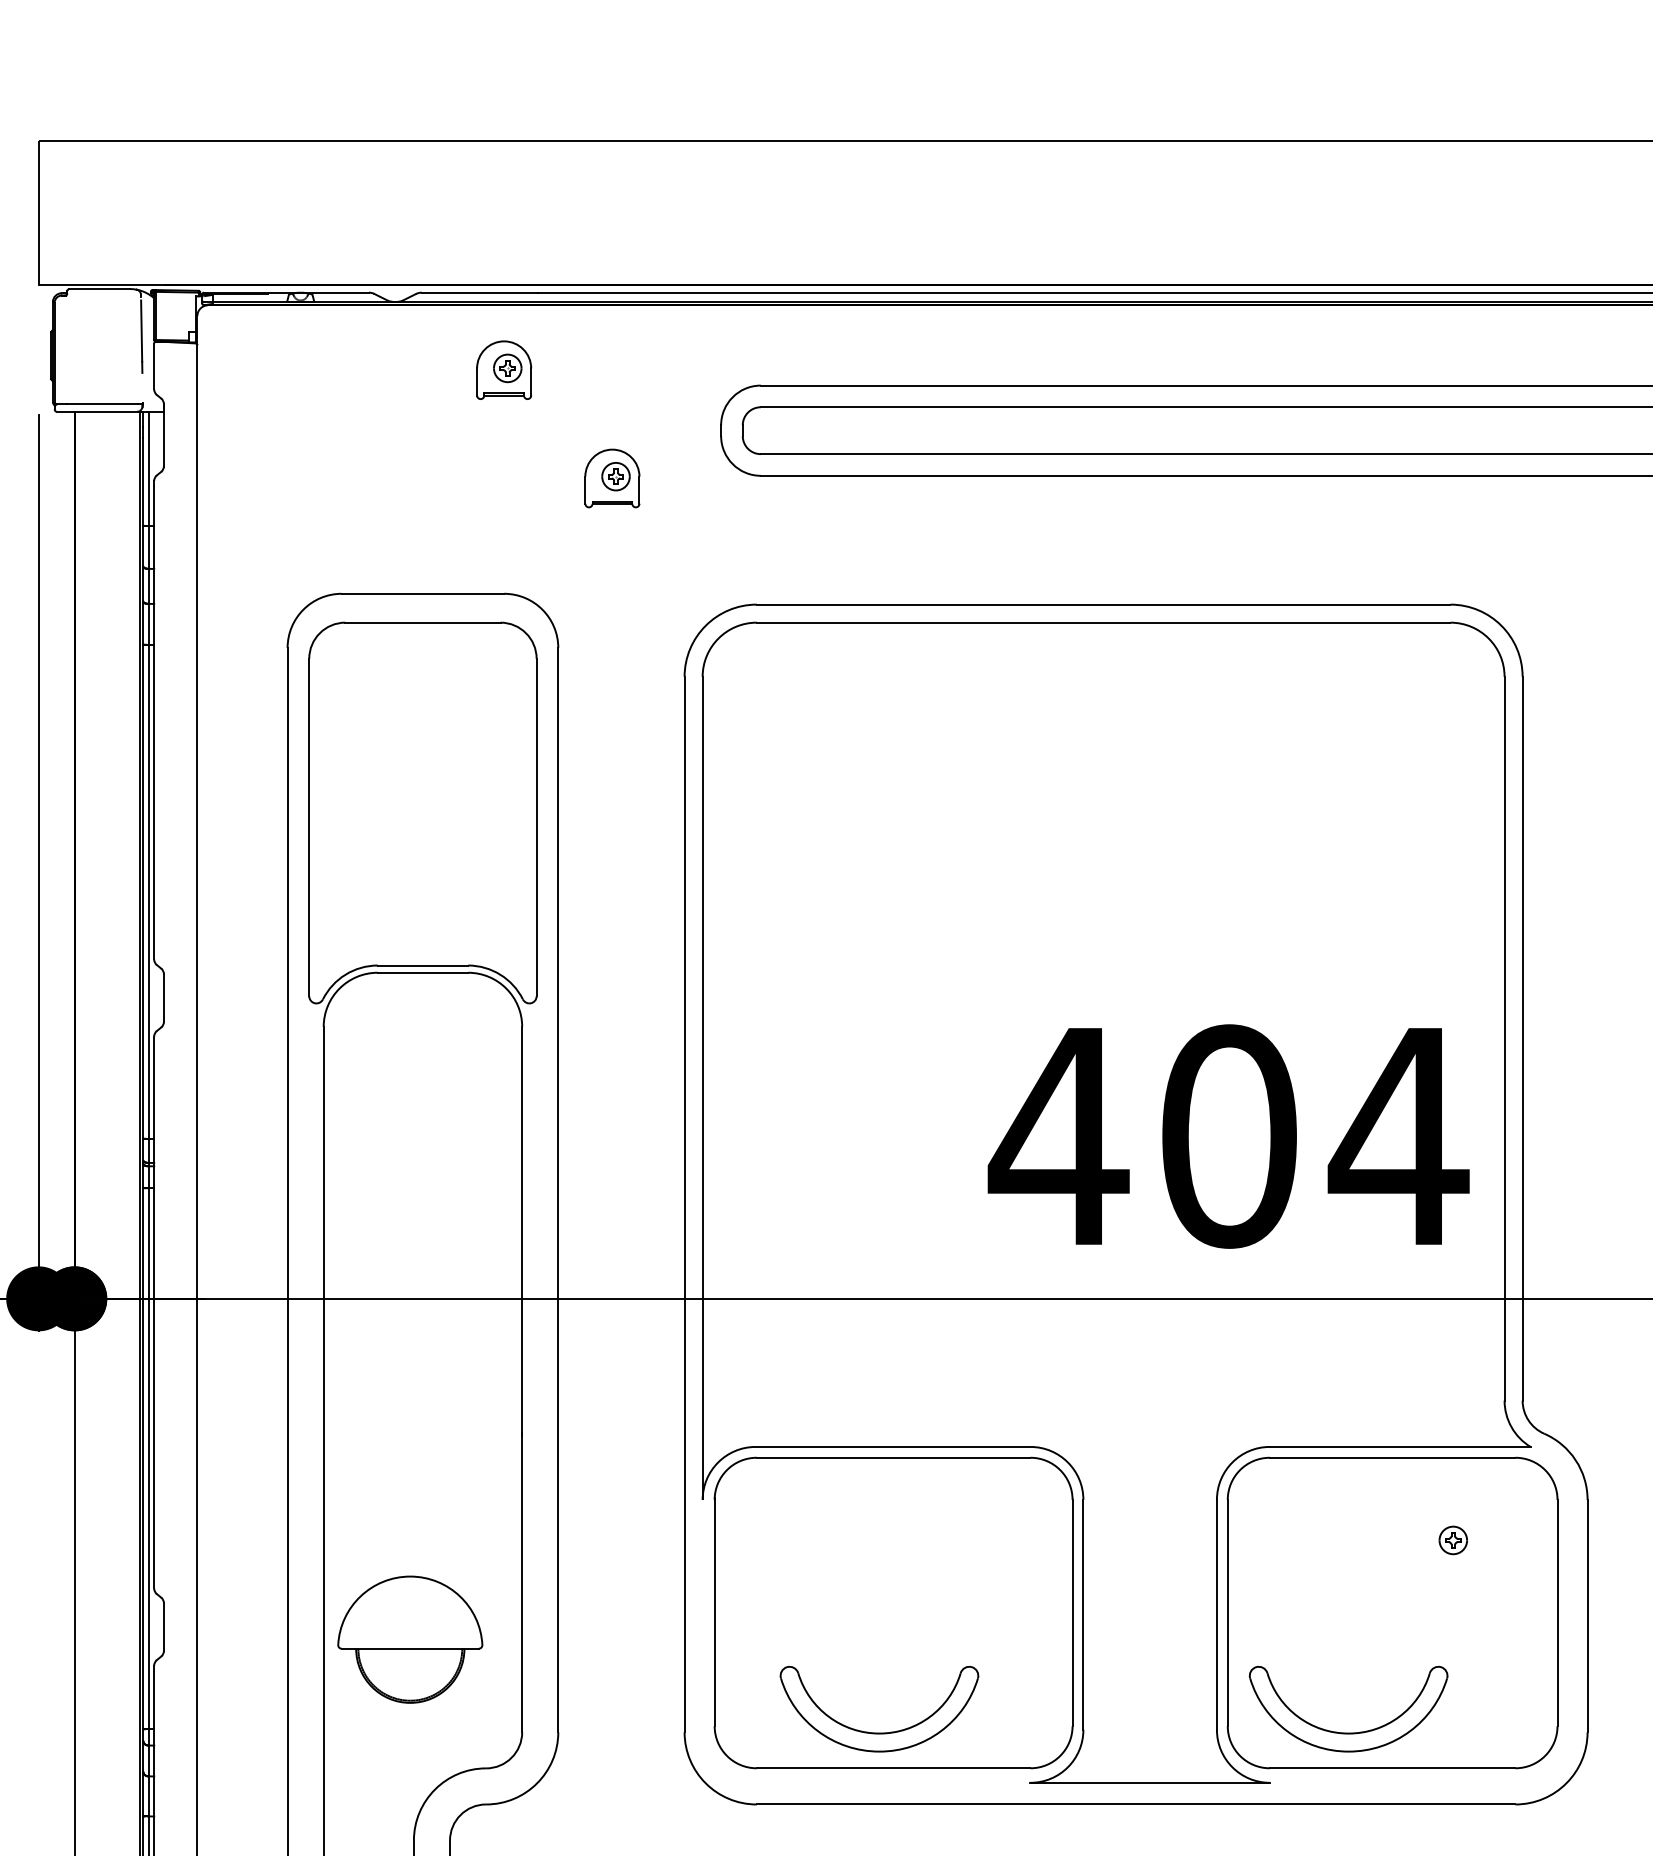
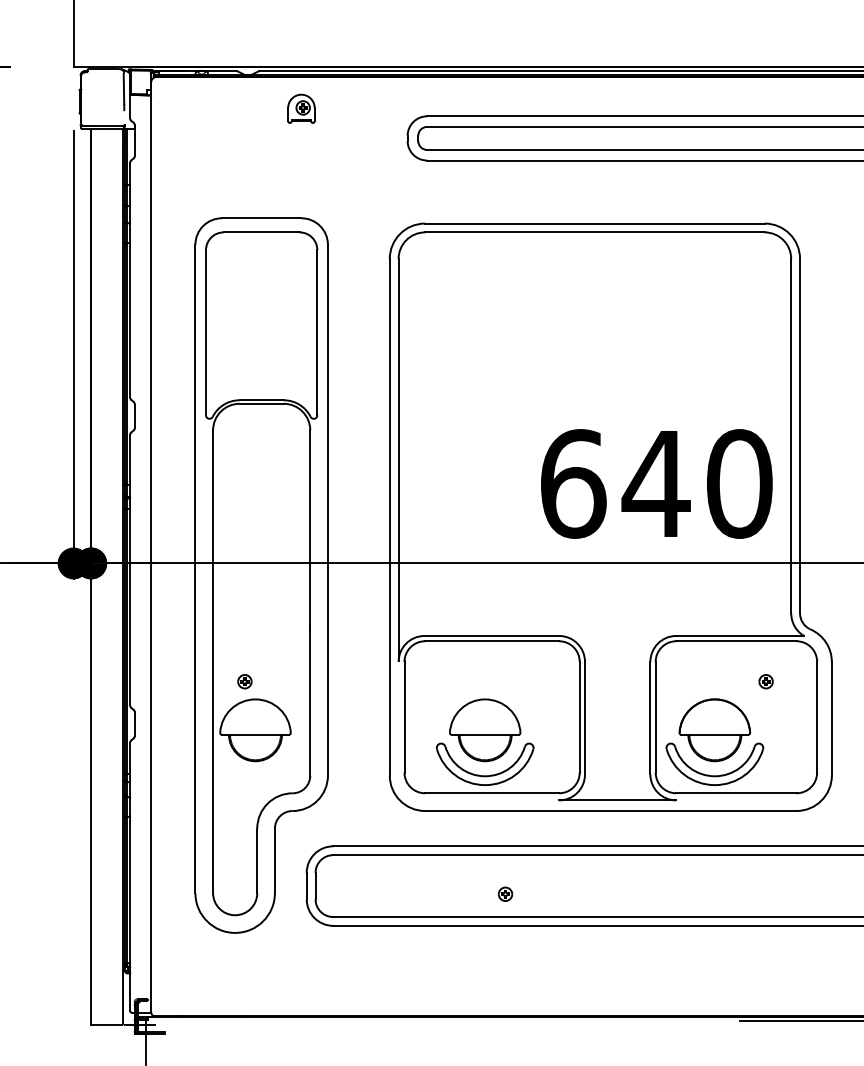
part: (612, 477) -> (354, 161), removed
text: (1229, 1135) -> (656, 483), 404 -> 640
part: (387, 1539) -> (244, 681), added
part: (880, 1640) -> (485, 730), added
part: (1347, 1640) -> (714, 730), added

